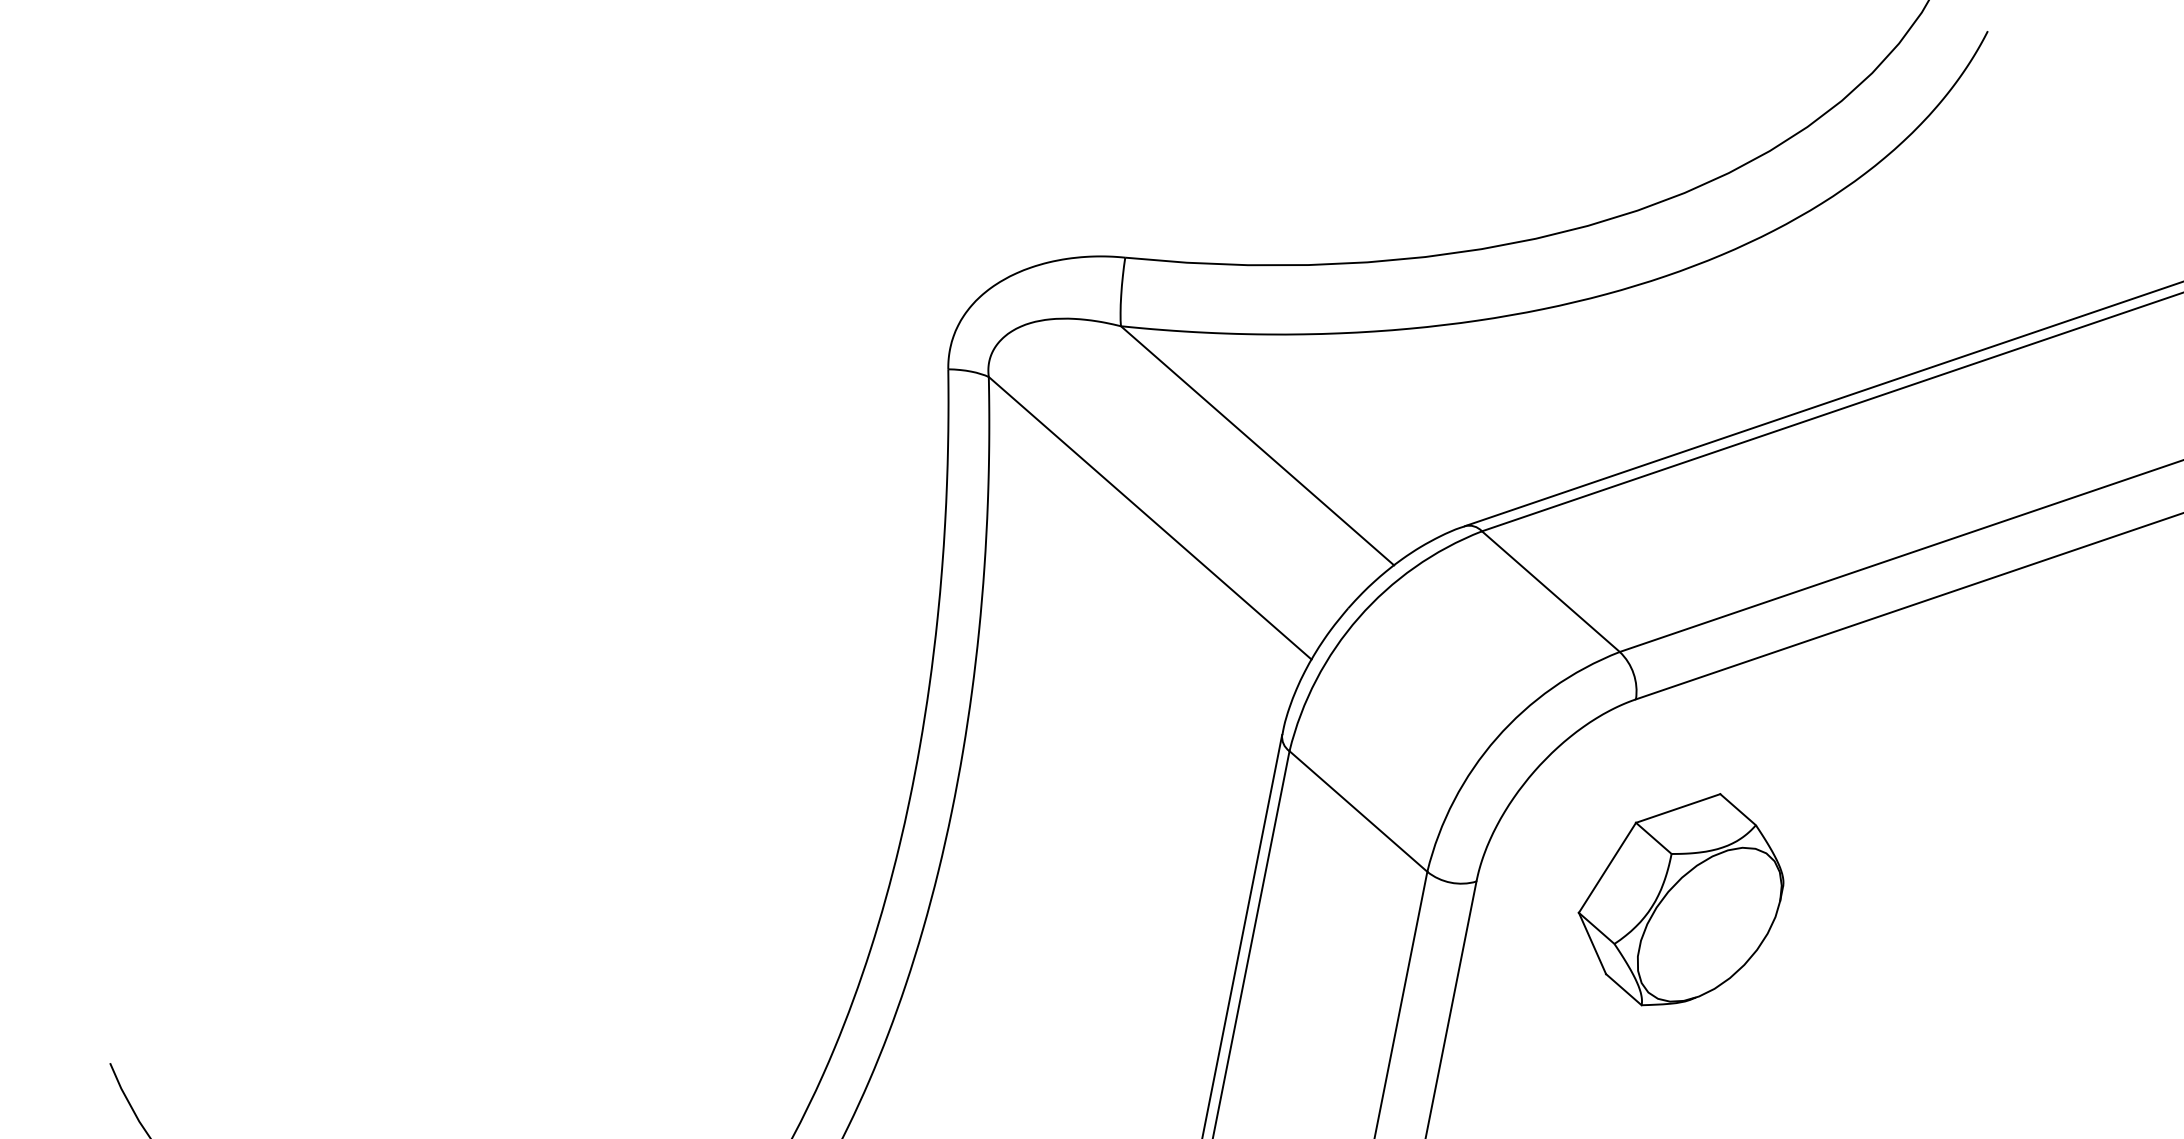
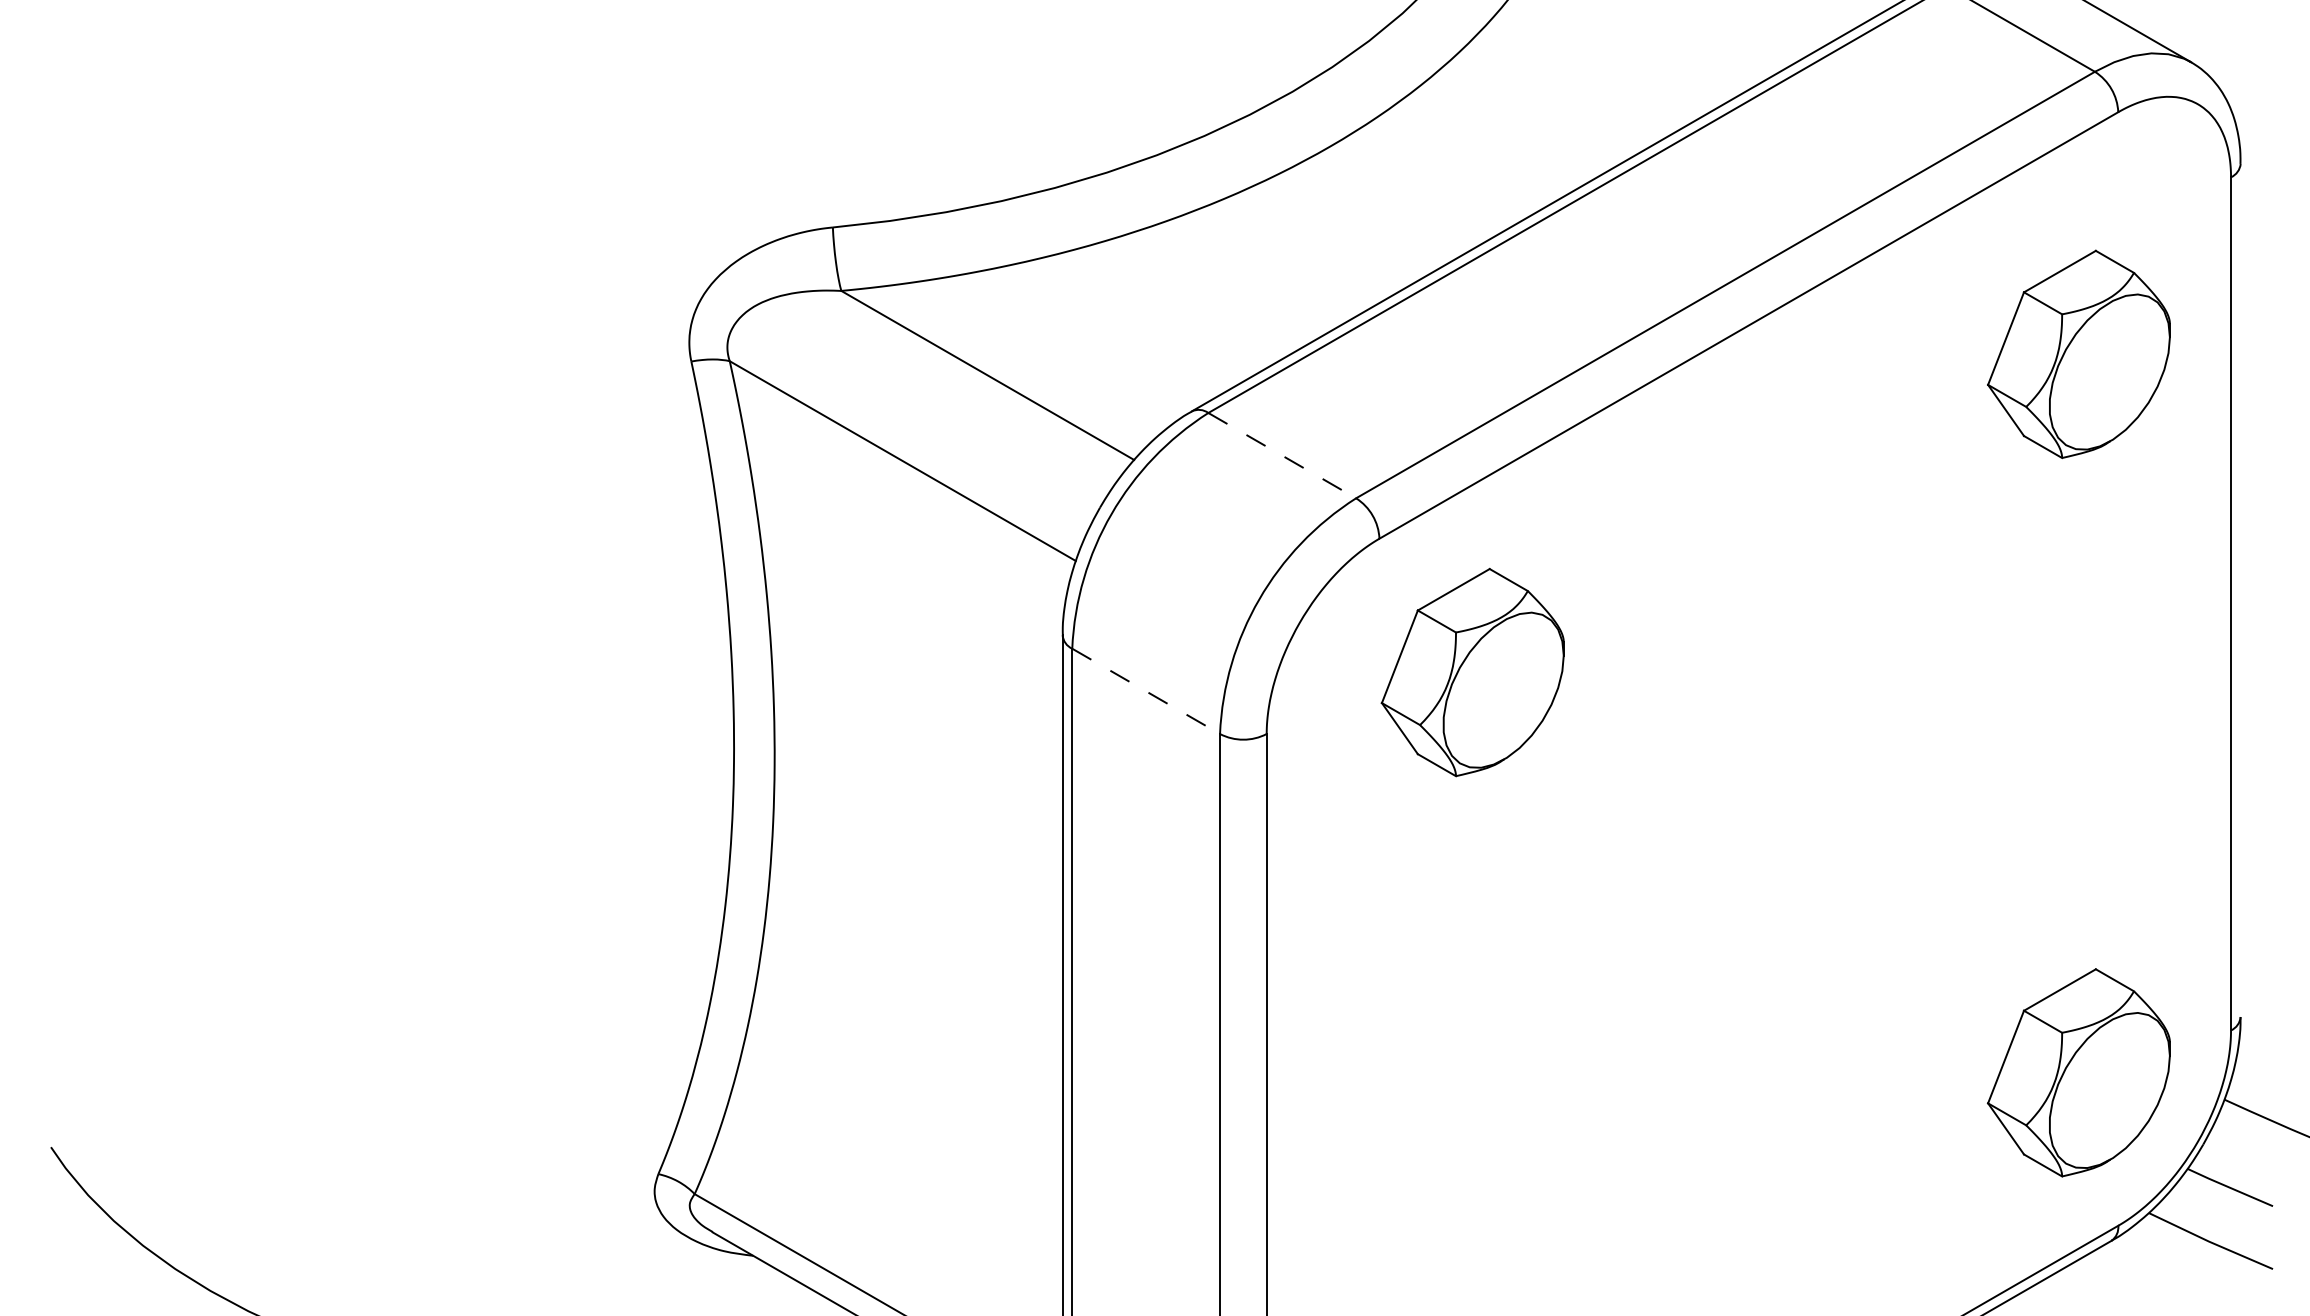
line: (1551, 591) -> (1282, 455), solid -> dashed
line: (1358, 811) -> (1146, 691), solid -> dashed
part: (1680, 899) -> (1472, 672), moved

